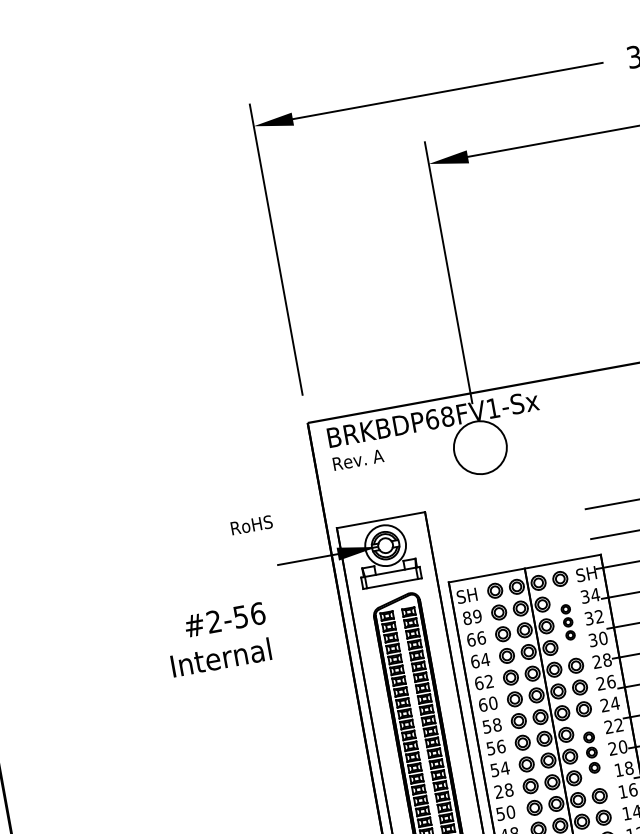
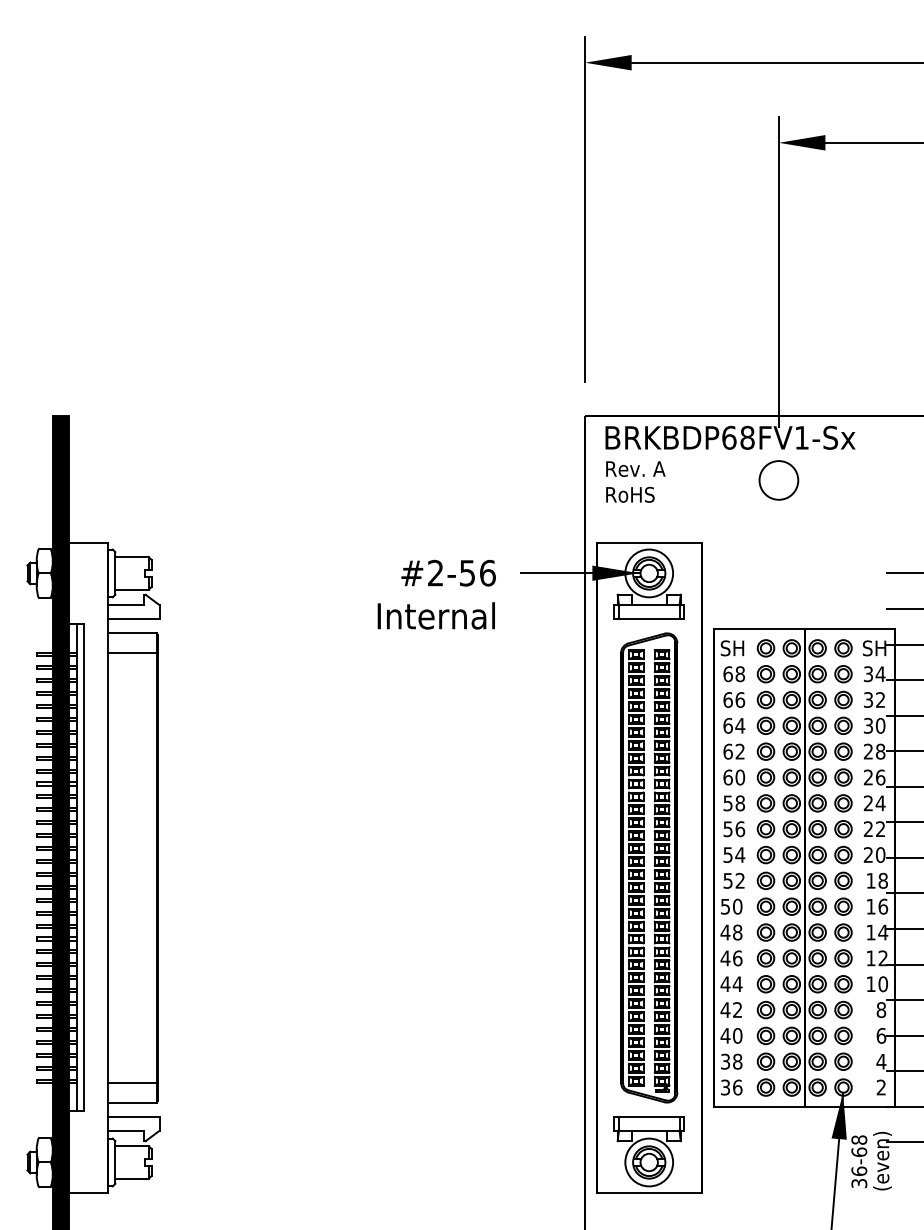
circle: (480, 447) -> (778, 480), size x0.62
text: (251, 524) -> (630, 494), moved
text: (471, 617) -> (733, 674), 89 -> 68
part: (568, 621) -> (843, 699), size x1.67
text: (218, 639) -> (436, 594), moved
part: (591, 752) -> (843, 854), size x1.43
text: (504, 790) -> (734, 880), 28 -> 52

